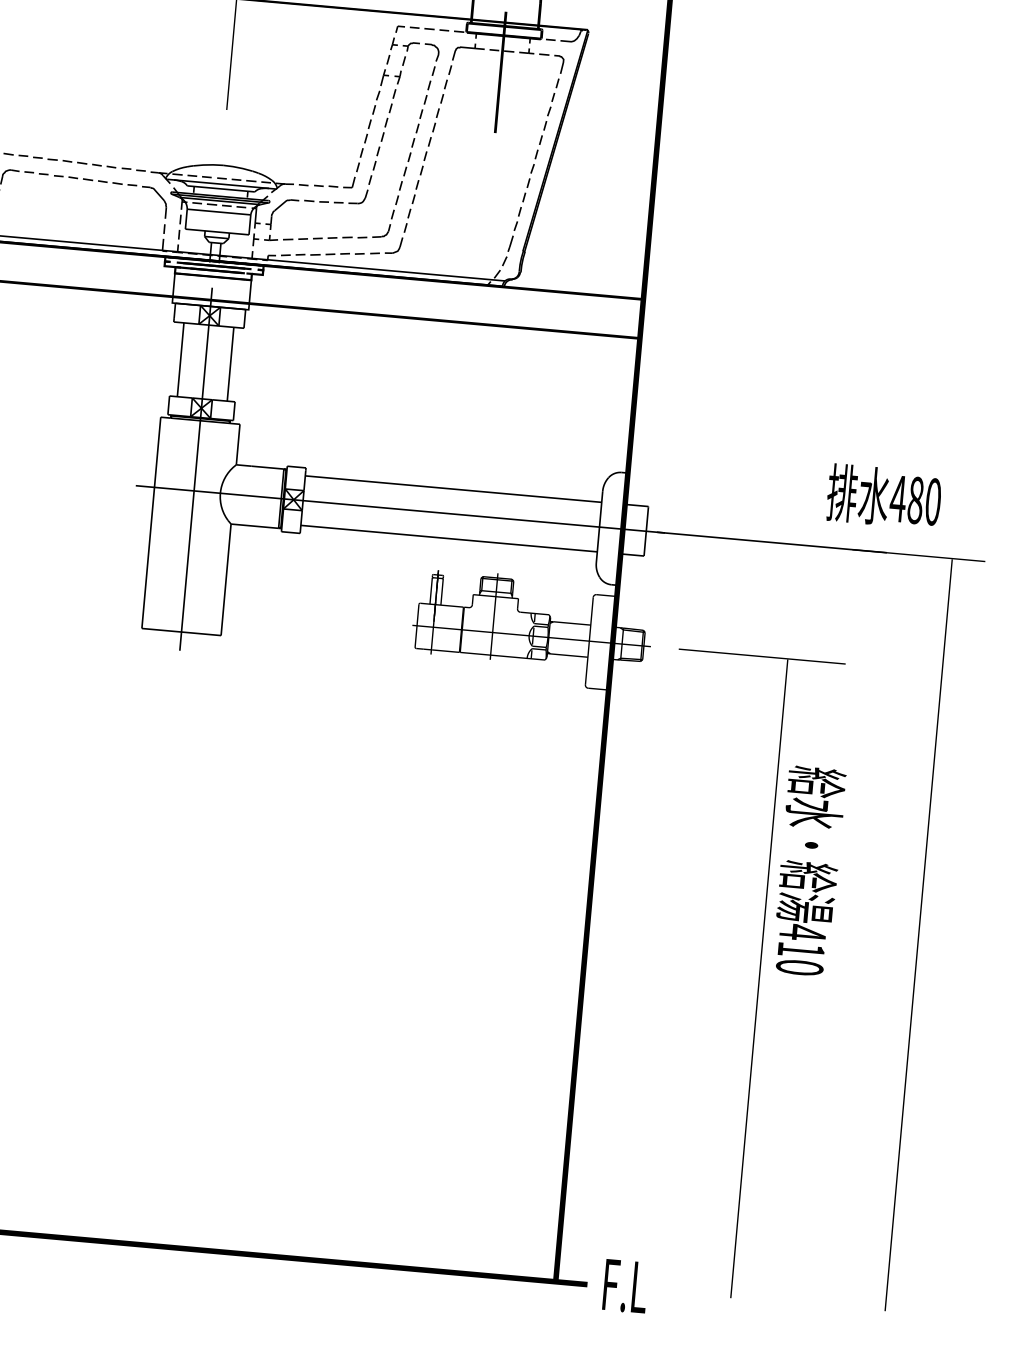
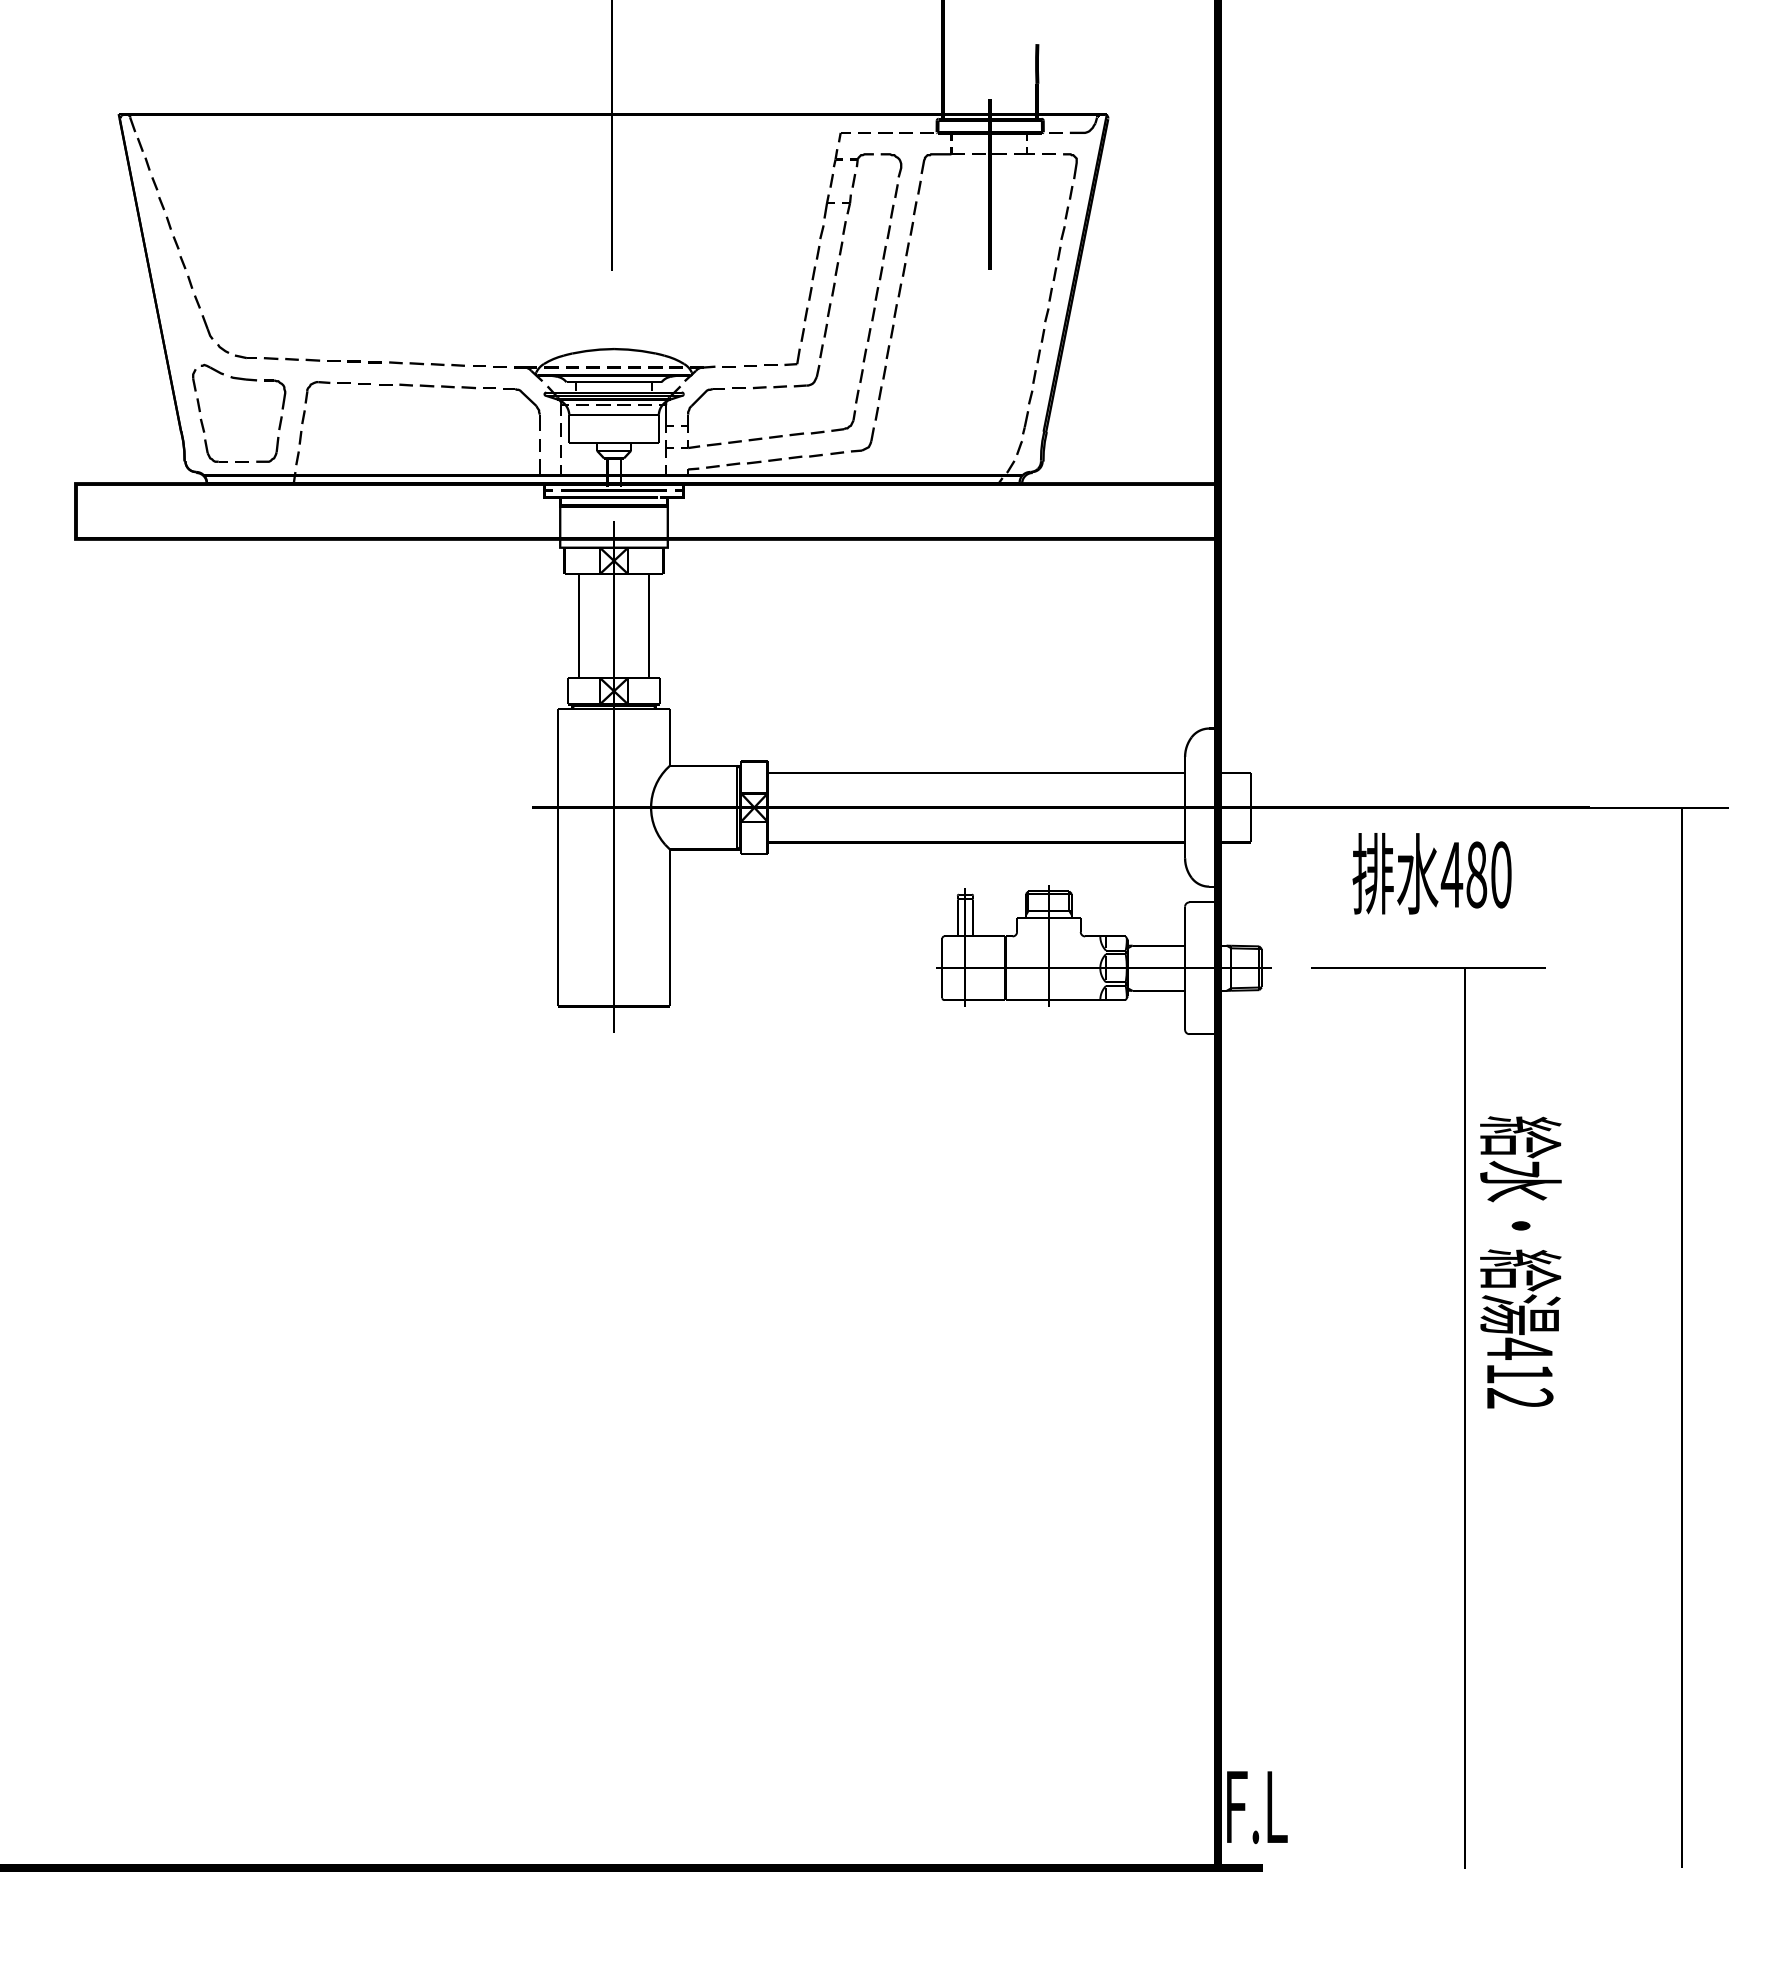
text: (883, 496) -> (1431, 873), moved
text: (799, 967) -> (1519, 1398), 410 -> 412
text: (625, 1286) -> (1257, 1807), moved

